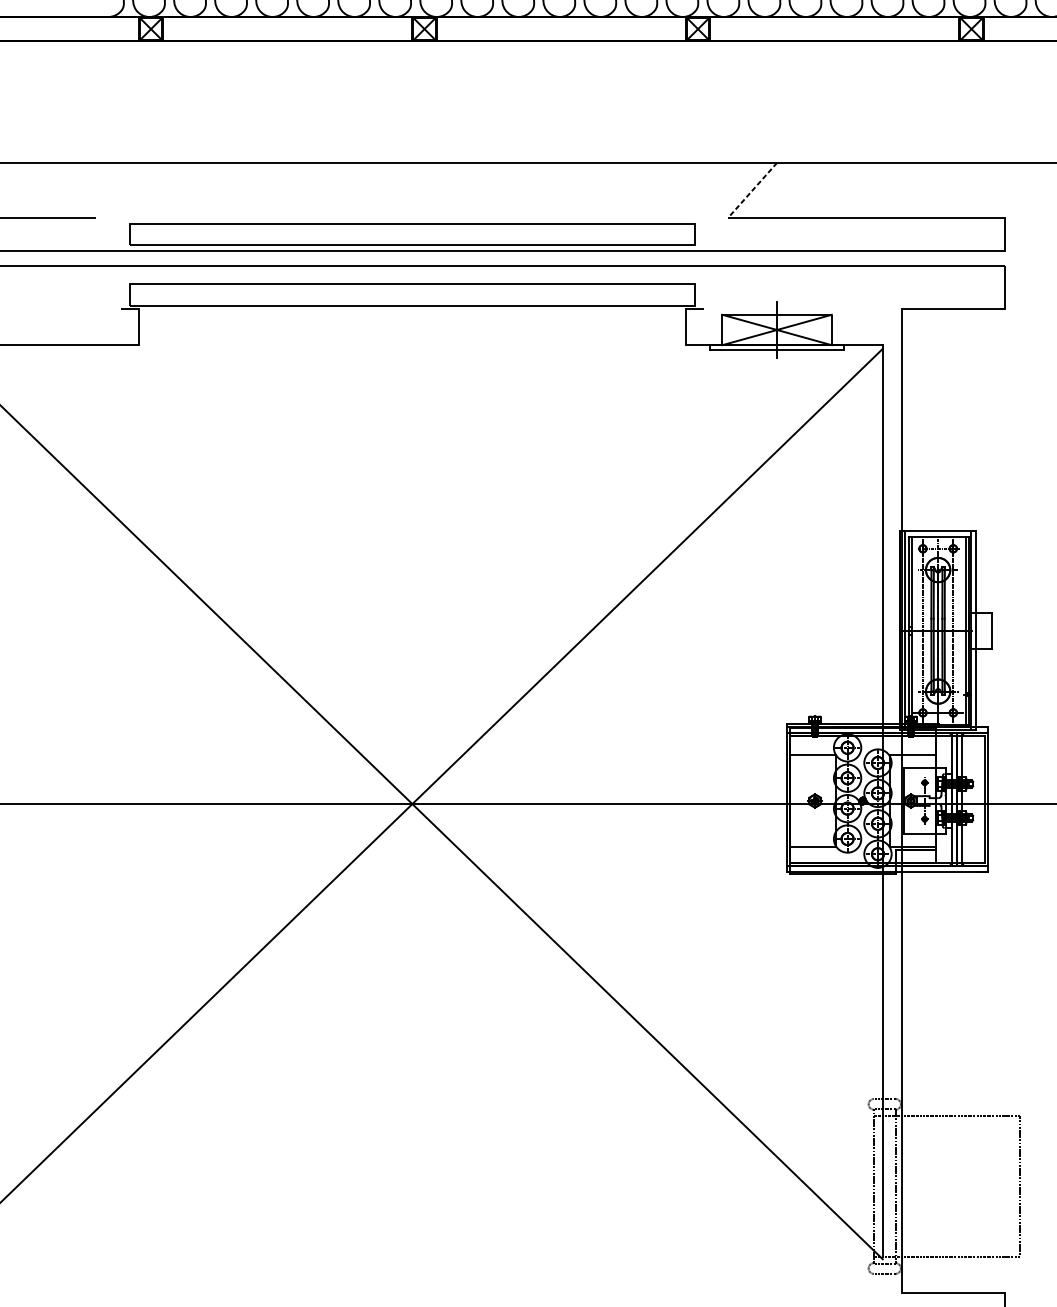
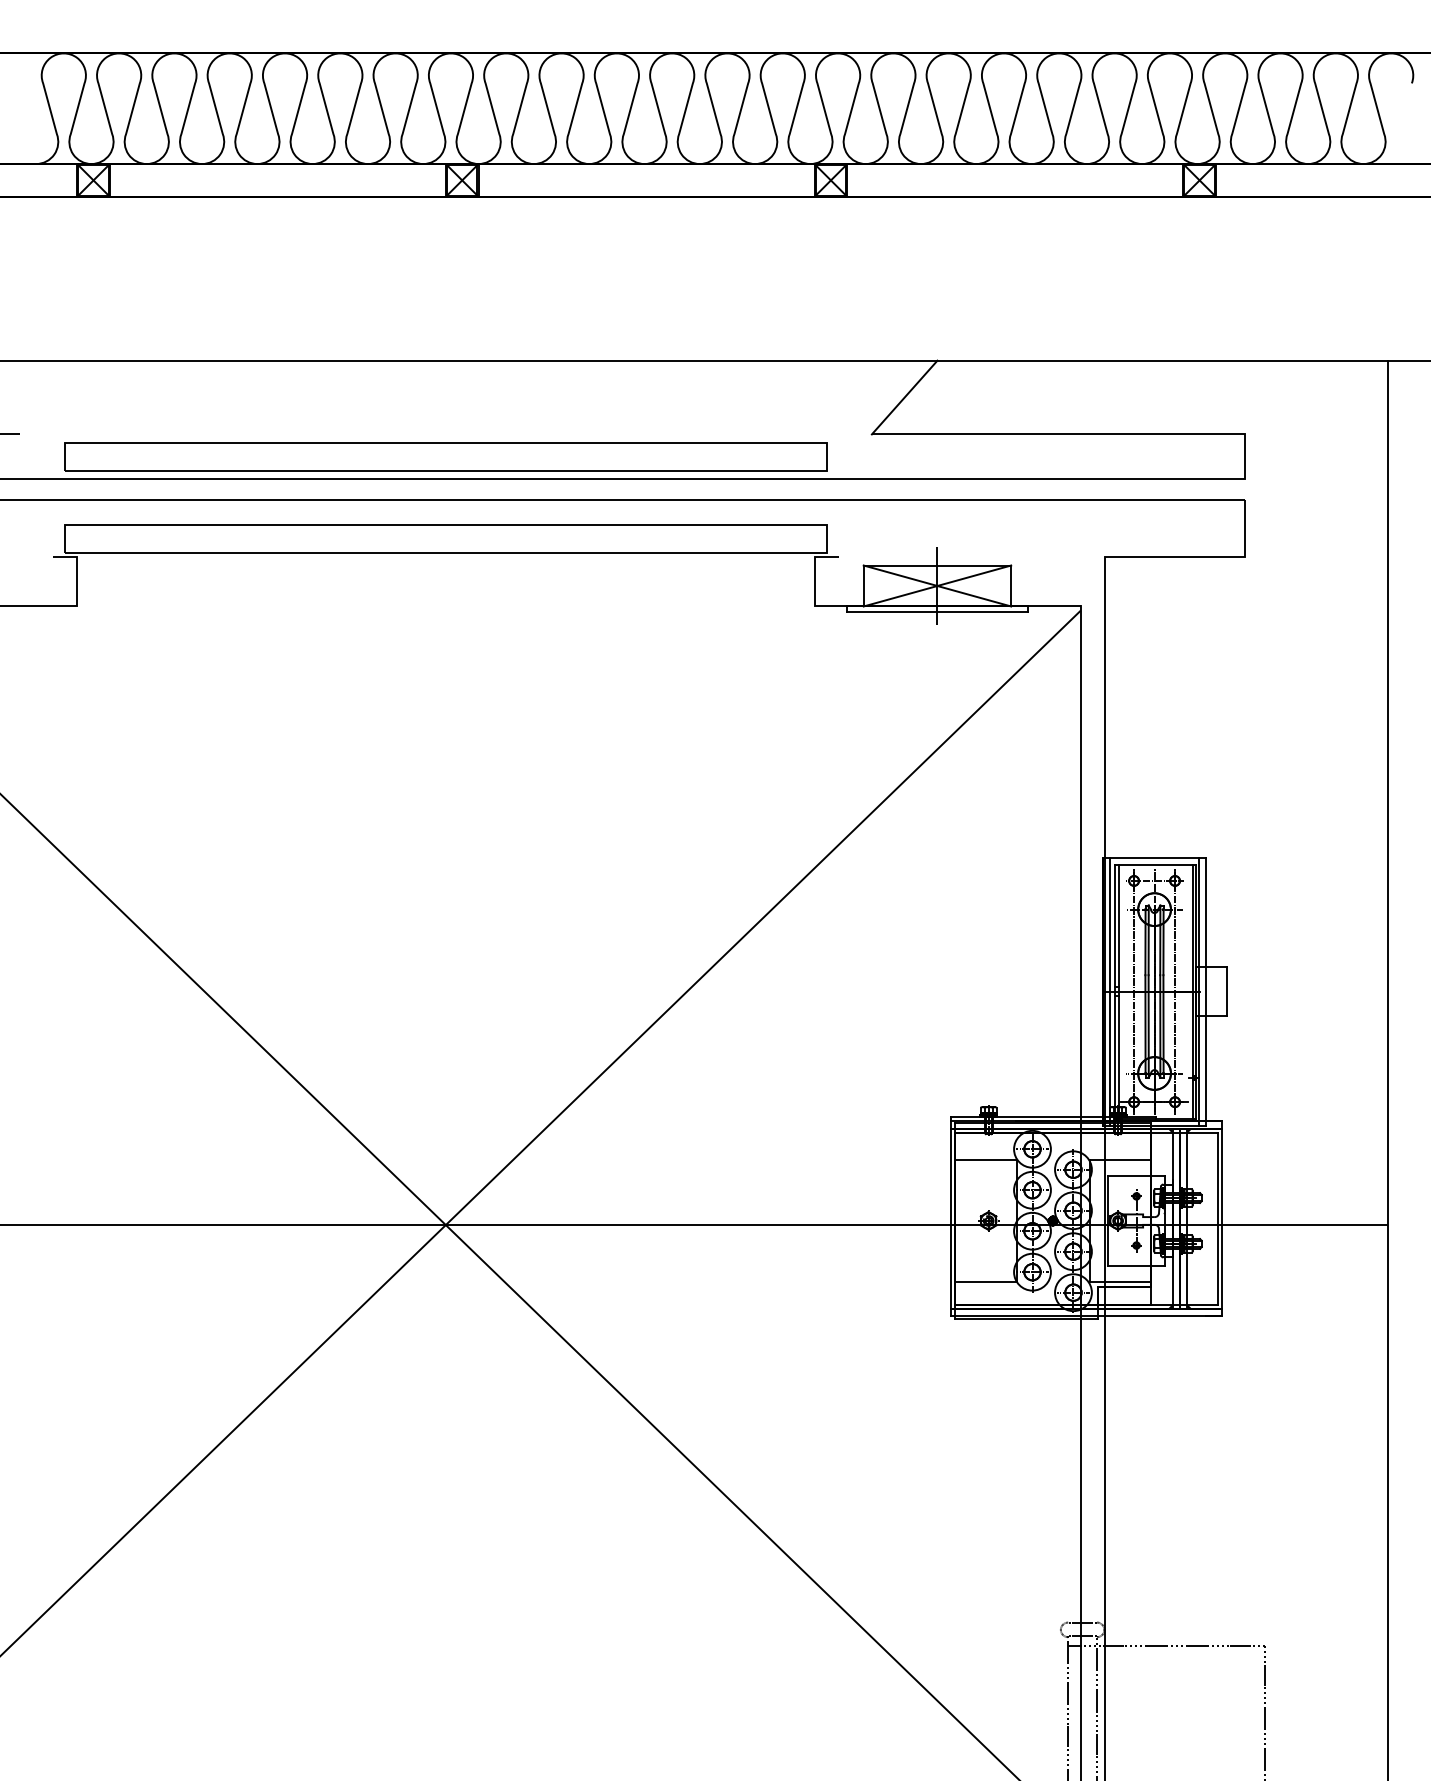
line: (752, 190) -> (904, 397), dashed -> solid

